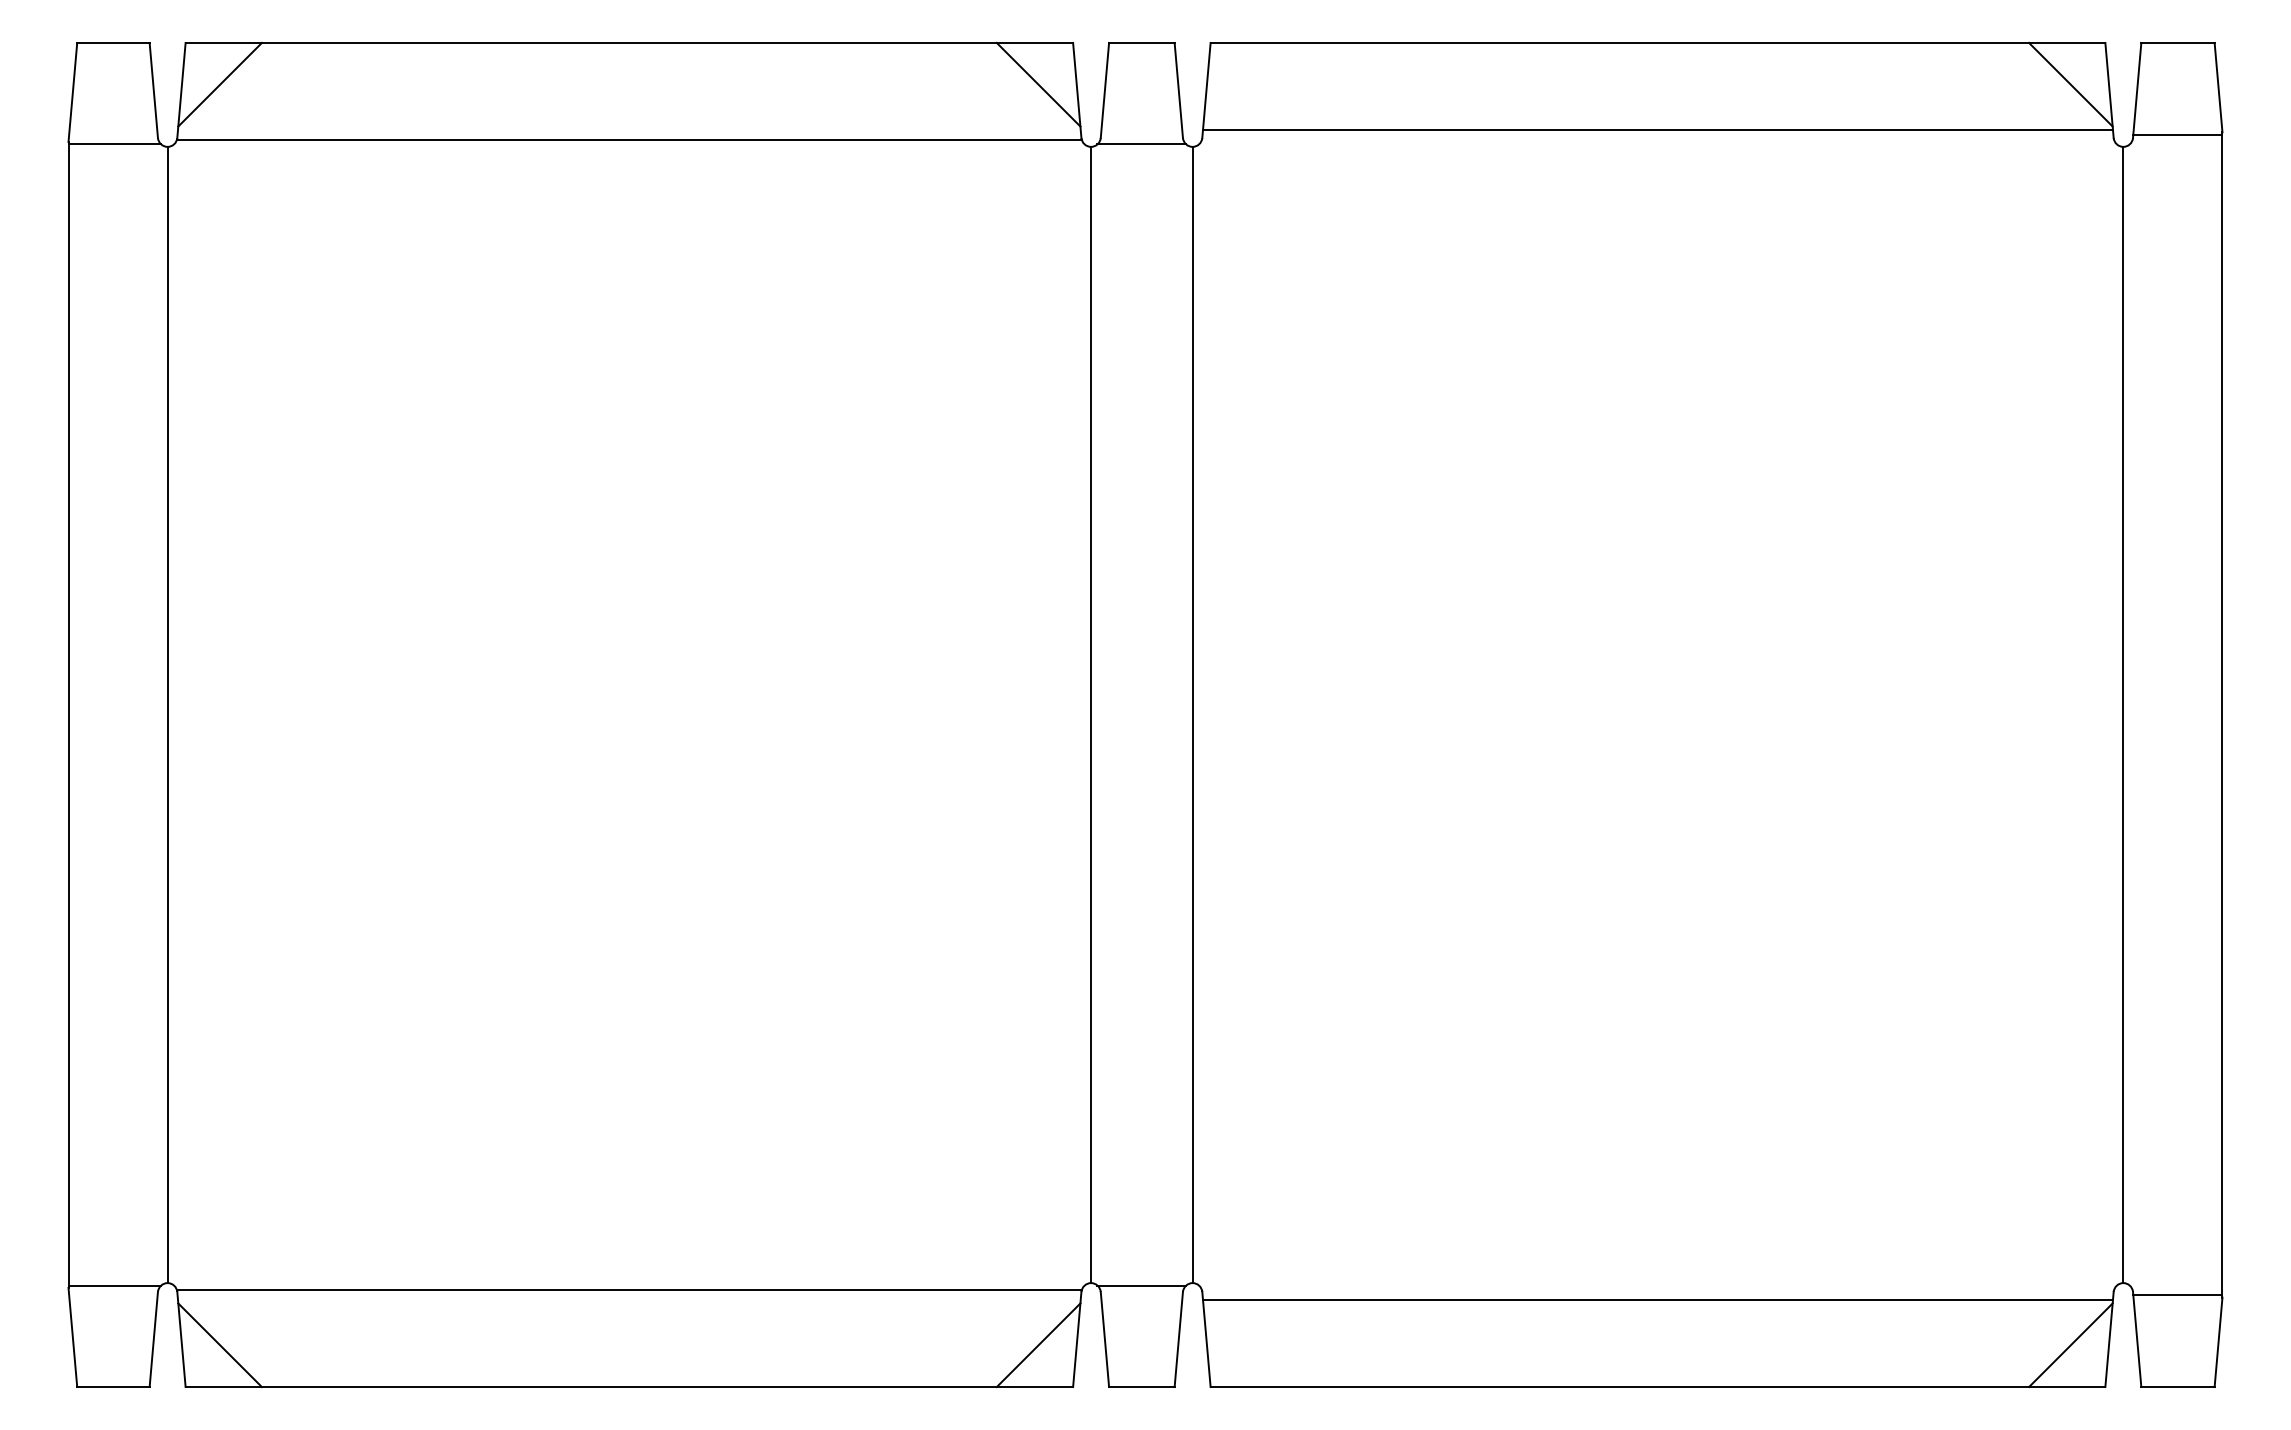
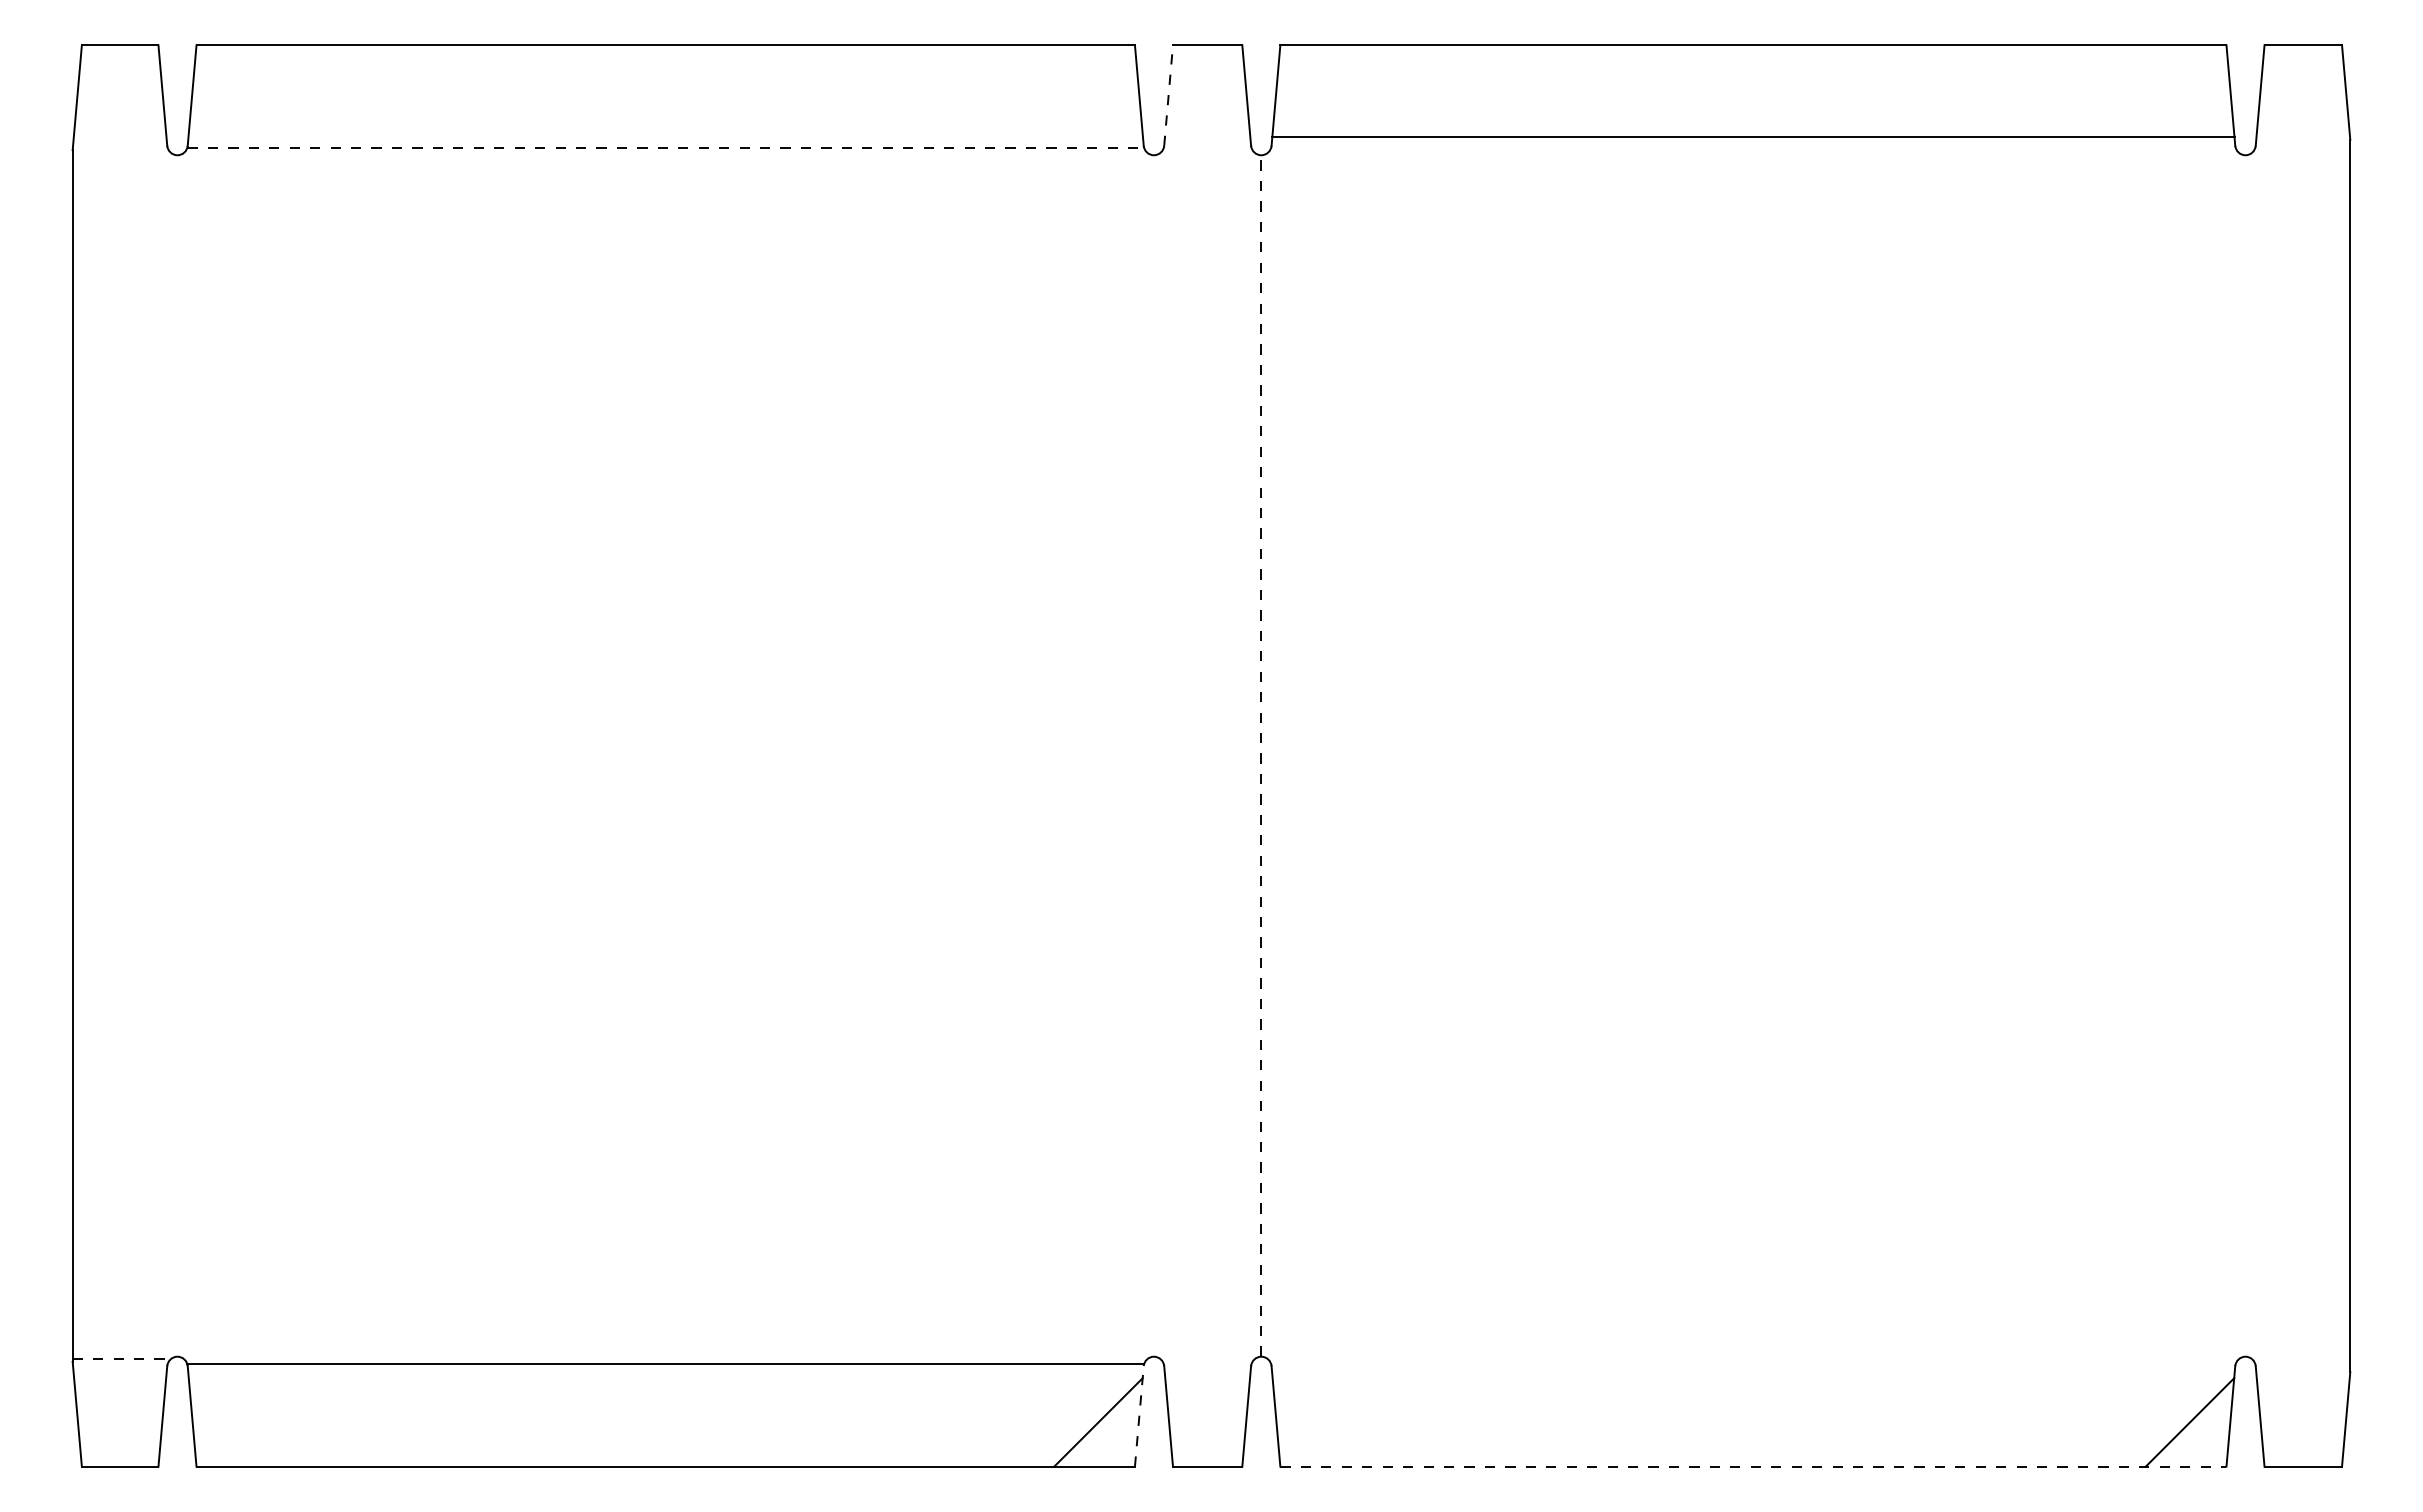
line: (219, 84) -> (232, 89), removed
line: (1038, 84) -> (1098, 89), removed
line: (2070, 84) -> (2189, 89), removed
line: (1104, 90) -> (1168, 95), solid -> dashed
line: (2178, 134) -> (2303, 142), removed
line: (630, 139) -> (666, 147), solid -> dashed
line: (114, 144) -> (121, 152), removed
line: (1141, 144) -> (1207, 152), removed
line: (167, 714) -> (177, 755), removed
line: (1090, 714) -> (1153, 755), removed
line: (2123, 714) -> (2245, 755), removed
line: (1192, 715) -> (1261, 756), solid -> dashed
line: (115, 1285) -> (122, 1359), solid -> dashed
line: (1141, 1285) -> (1207, 1359), removed
line: (2178, 1295) -> (2303, 1369), removed
line: (1658, 1299) -> (1753, 1374), removed
line: (1077, 1338) -> (1139, 1415), solid -> dashed
line: (219, 1345) -> (232, 1422), removed
line: (1658, 1386) -> (1753, 1466), solid -> dashed

